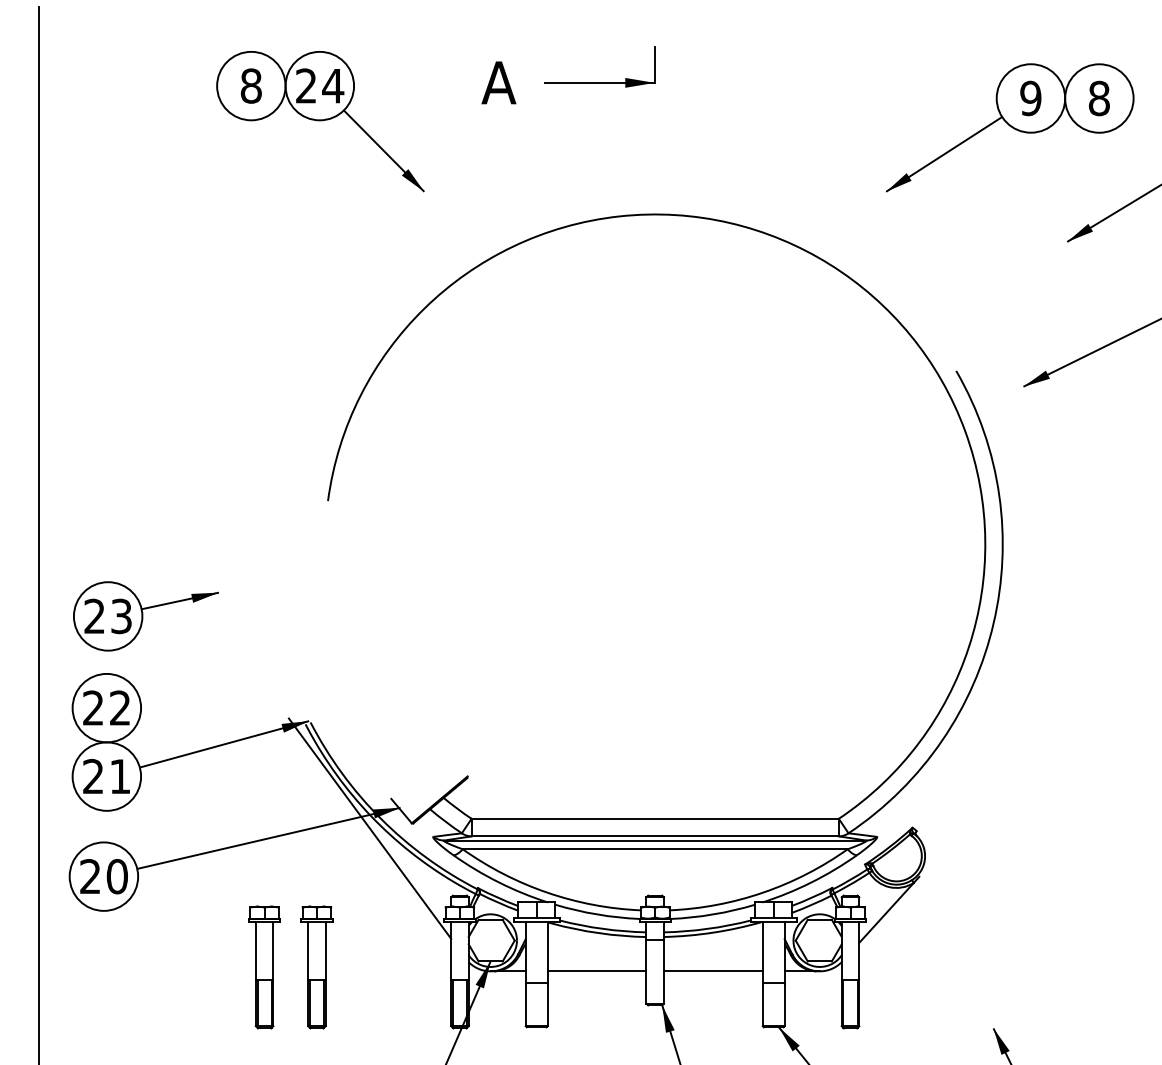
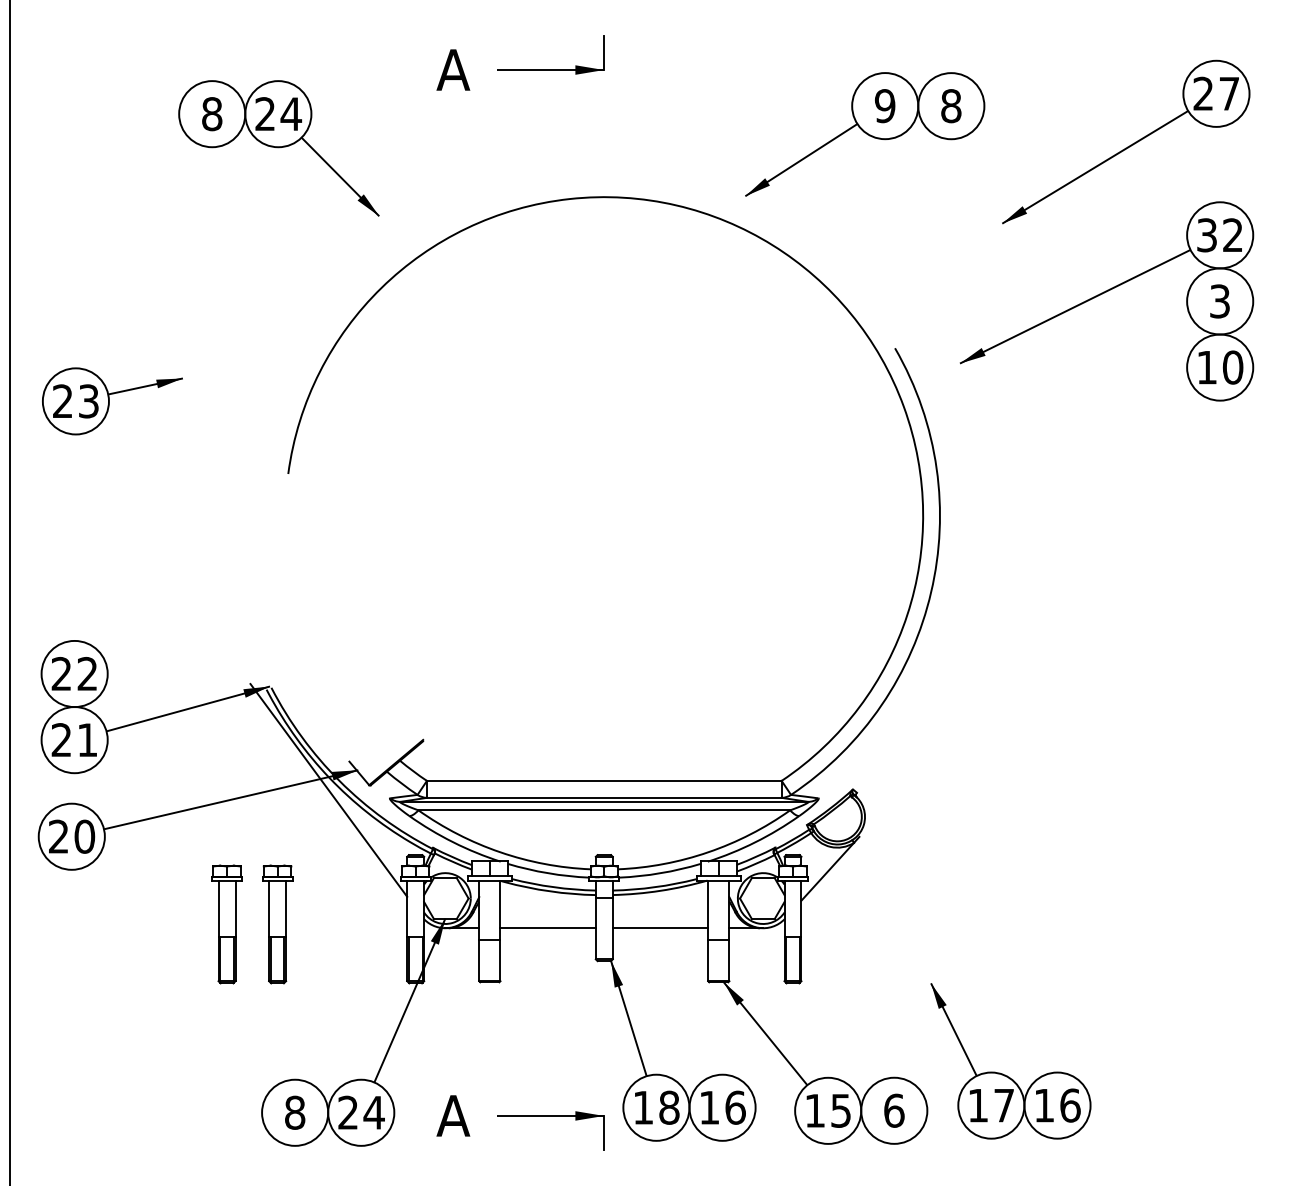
part: (319, 121) -> (278, 148), moved
part: (1010, 127) -> (865, 134), moved
part: (146, 616) -> (112, 401), moved

